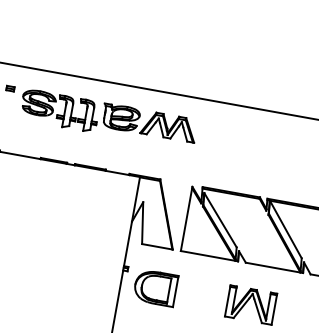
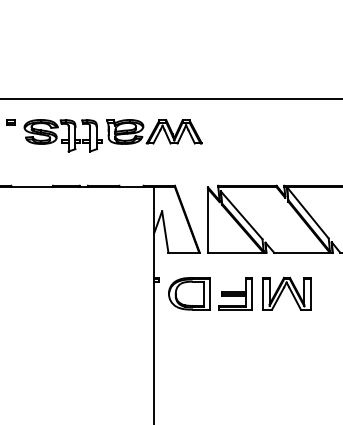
part: (200, 295) -> (235, 293), added

